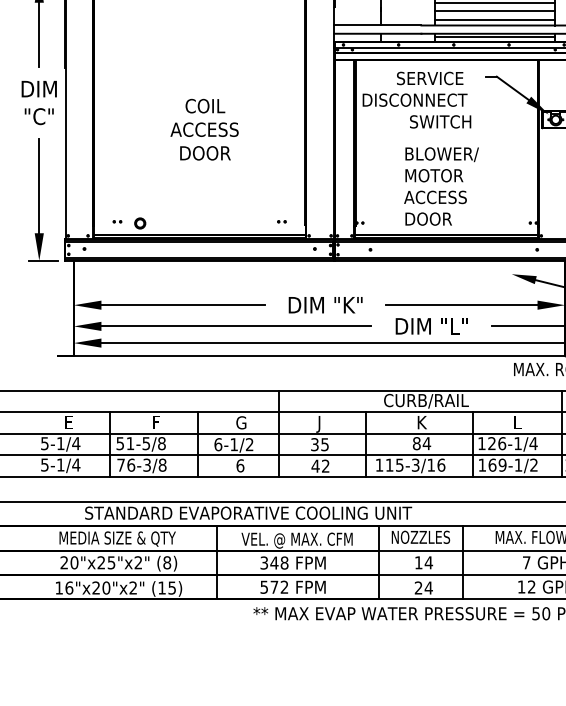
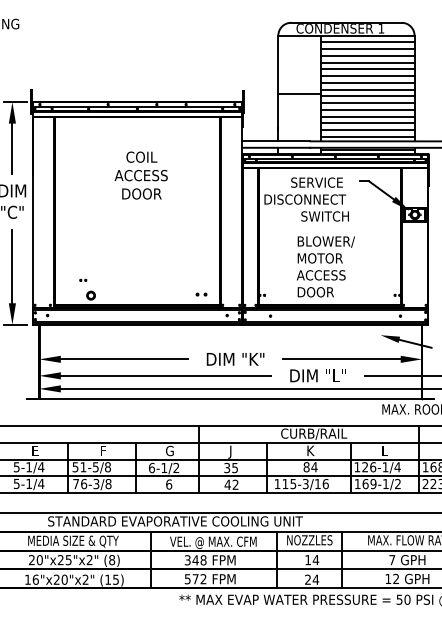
text: (203, 129) -> (140, 175), moved
part: (117, 220) -> (83, 279), moved
part: (281, 220) -> (201, 293), size x1.6

